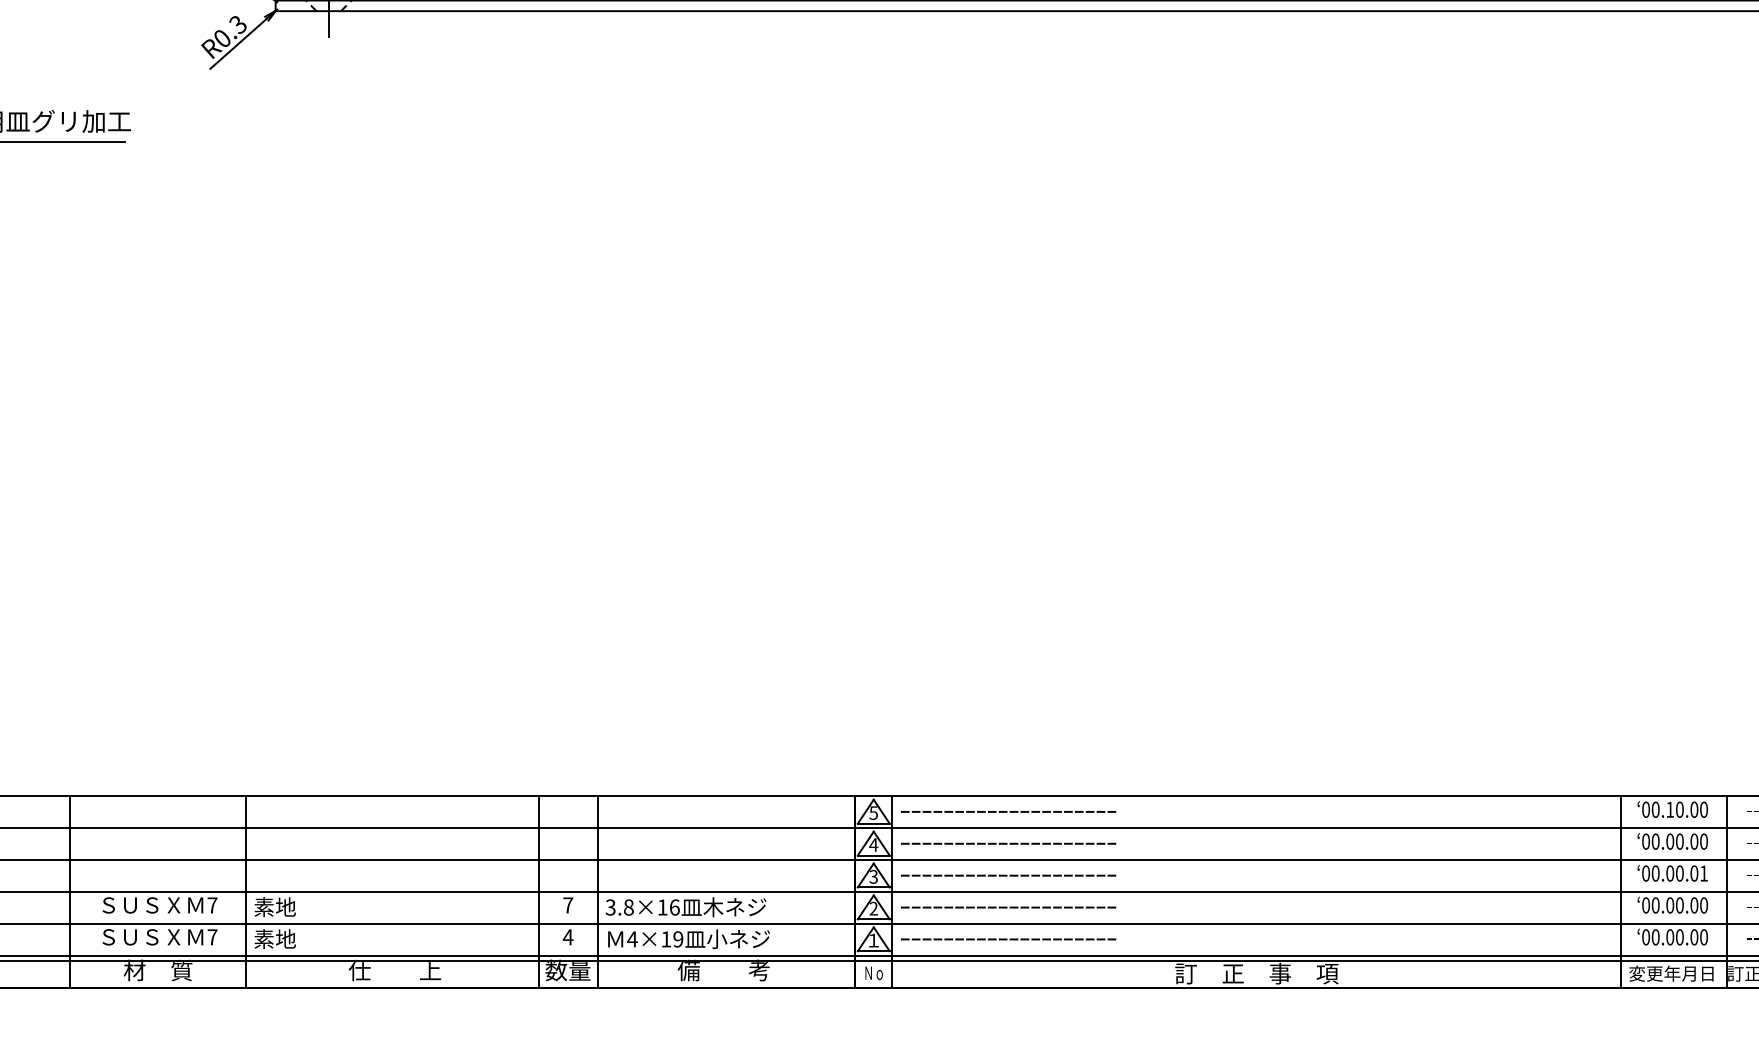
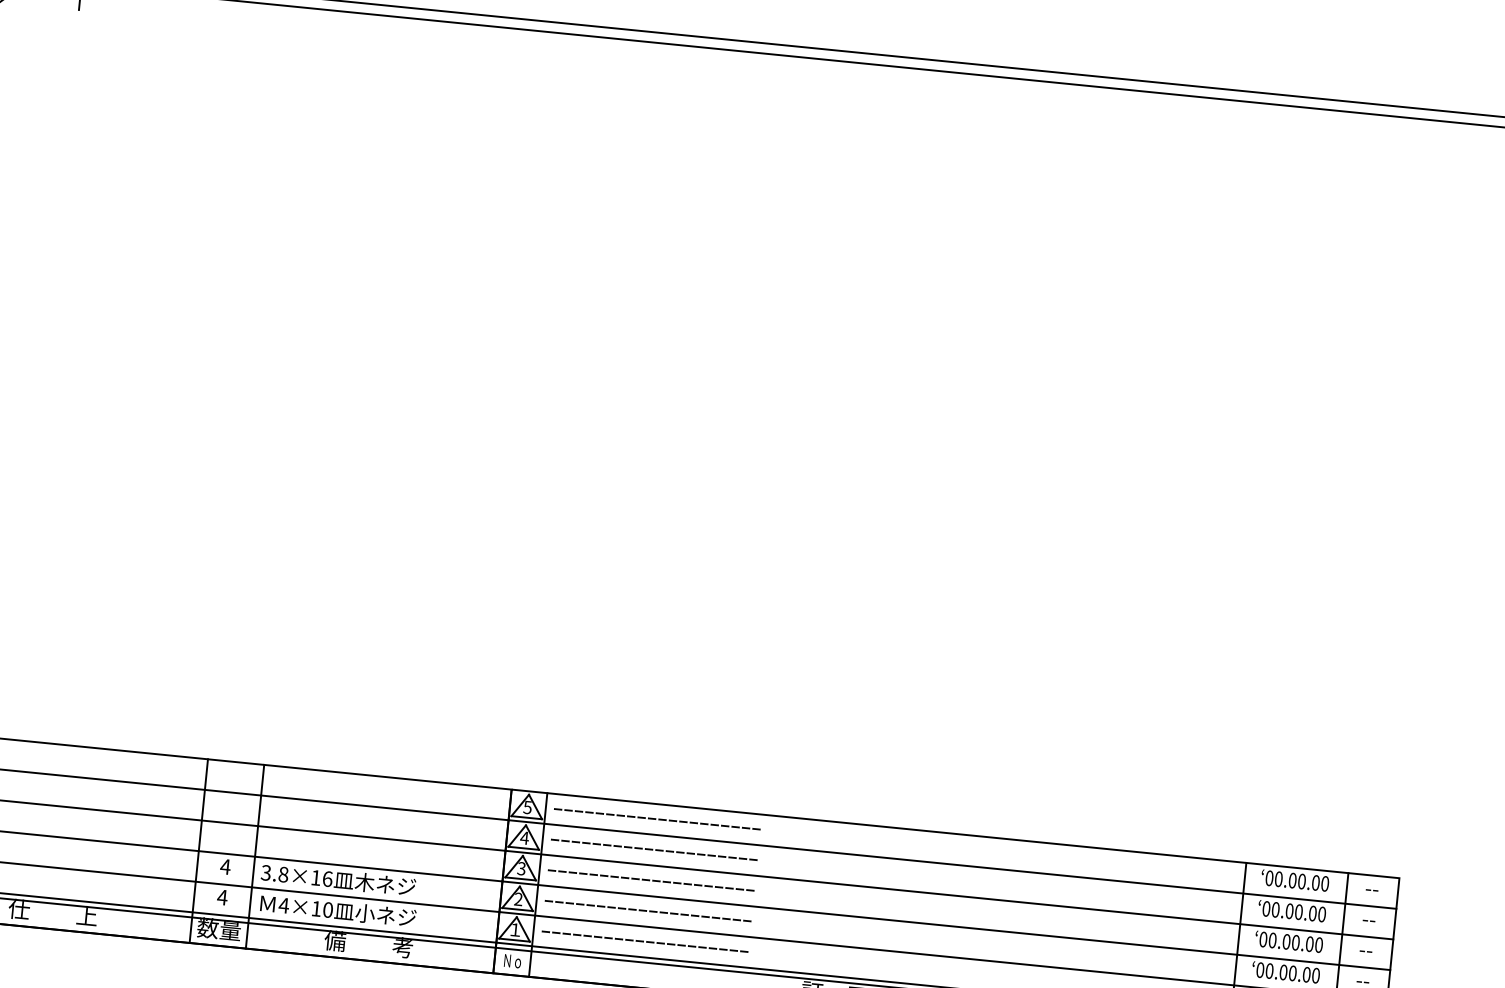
text: (1670, 809) -> (1293, 880), 00.10.00 -> 00.00.00
text: (1703, 873) -> (1318, 945), 00.00.01 -> 00.00.00
text: (567, 905) -> (224, 866), 7 -> 4
text: (678, 939) -> (328, 910), 4×19 -> 4×10

